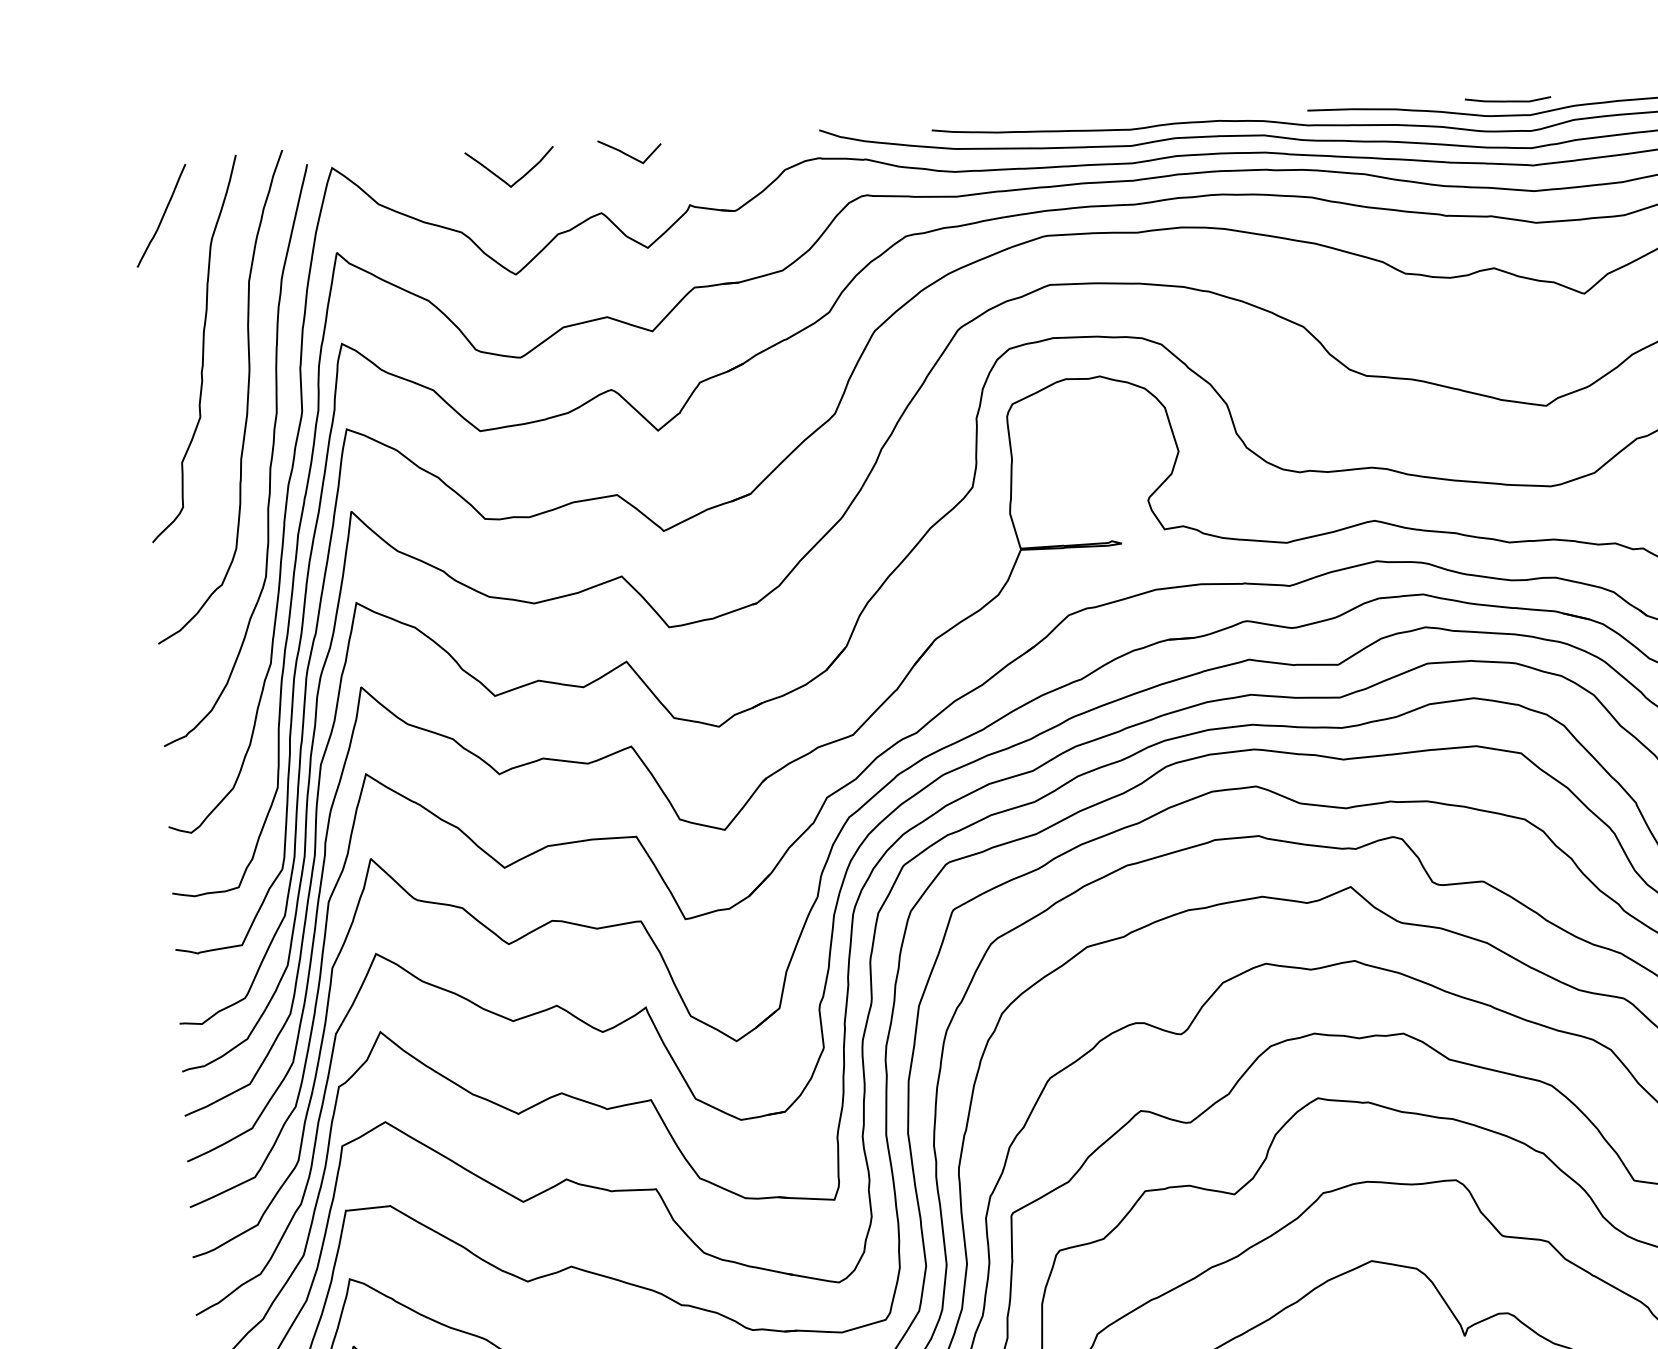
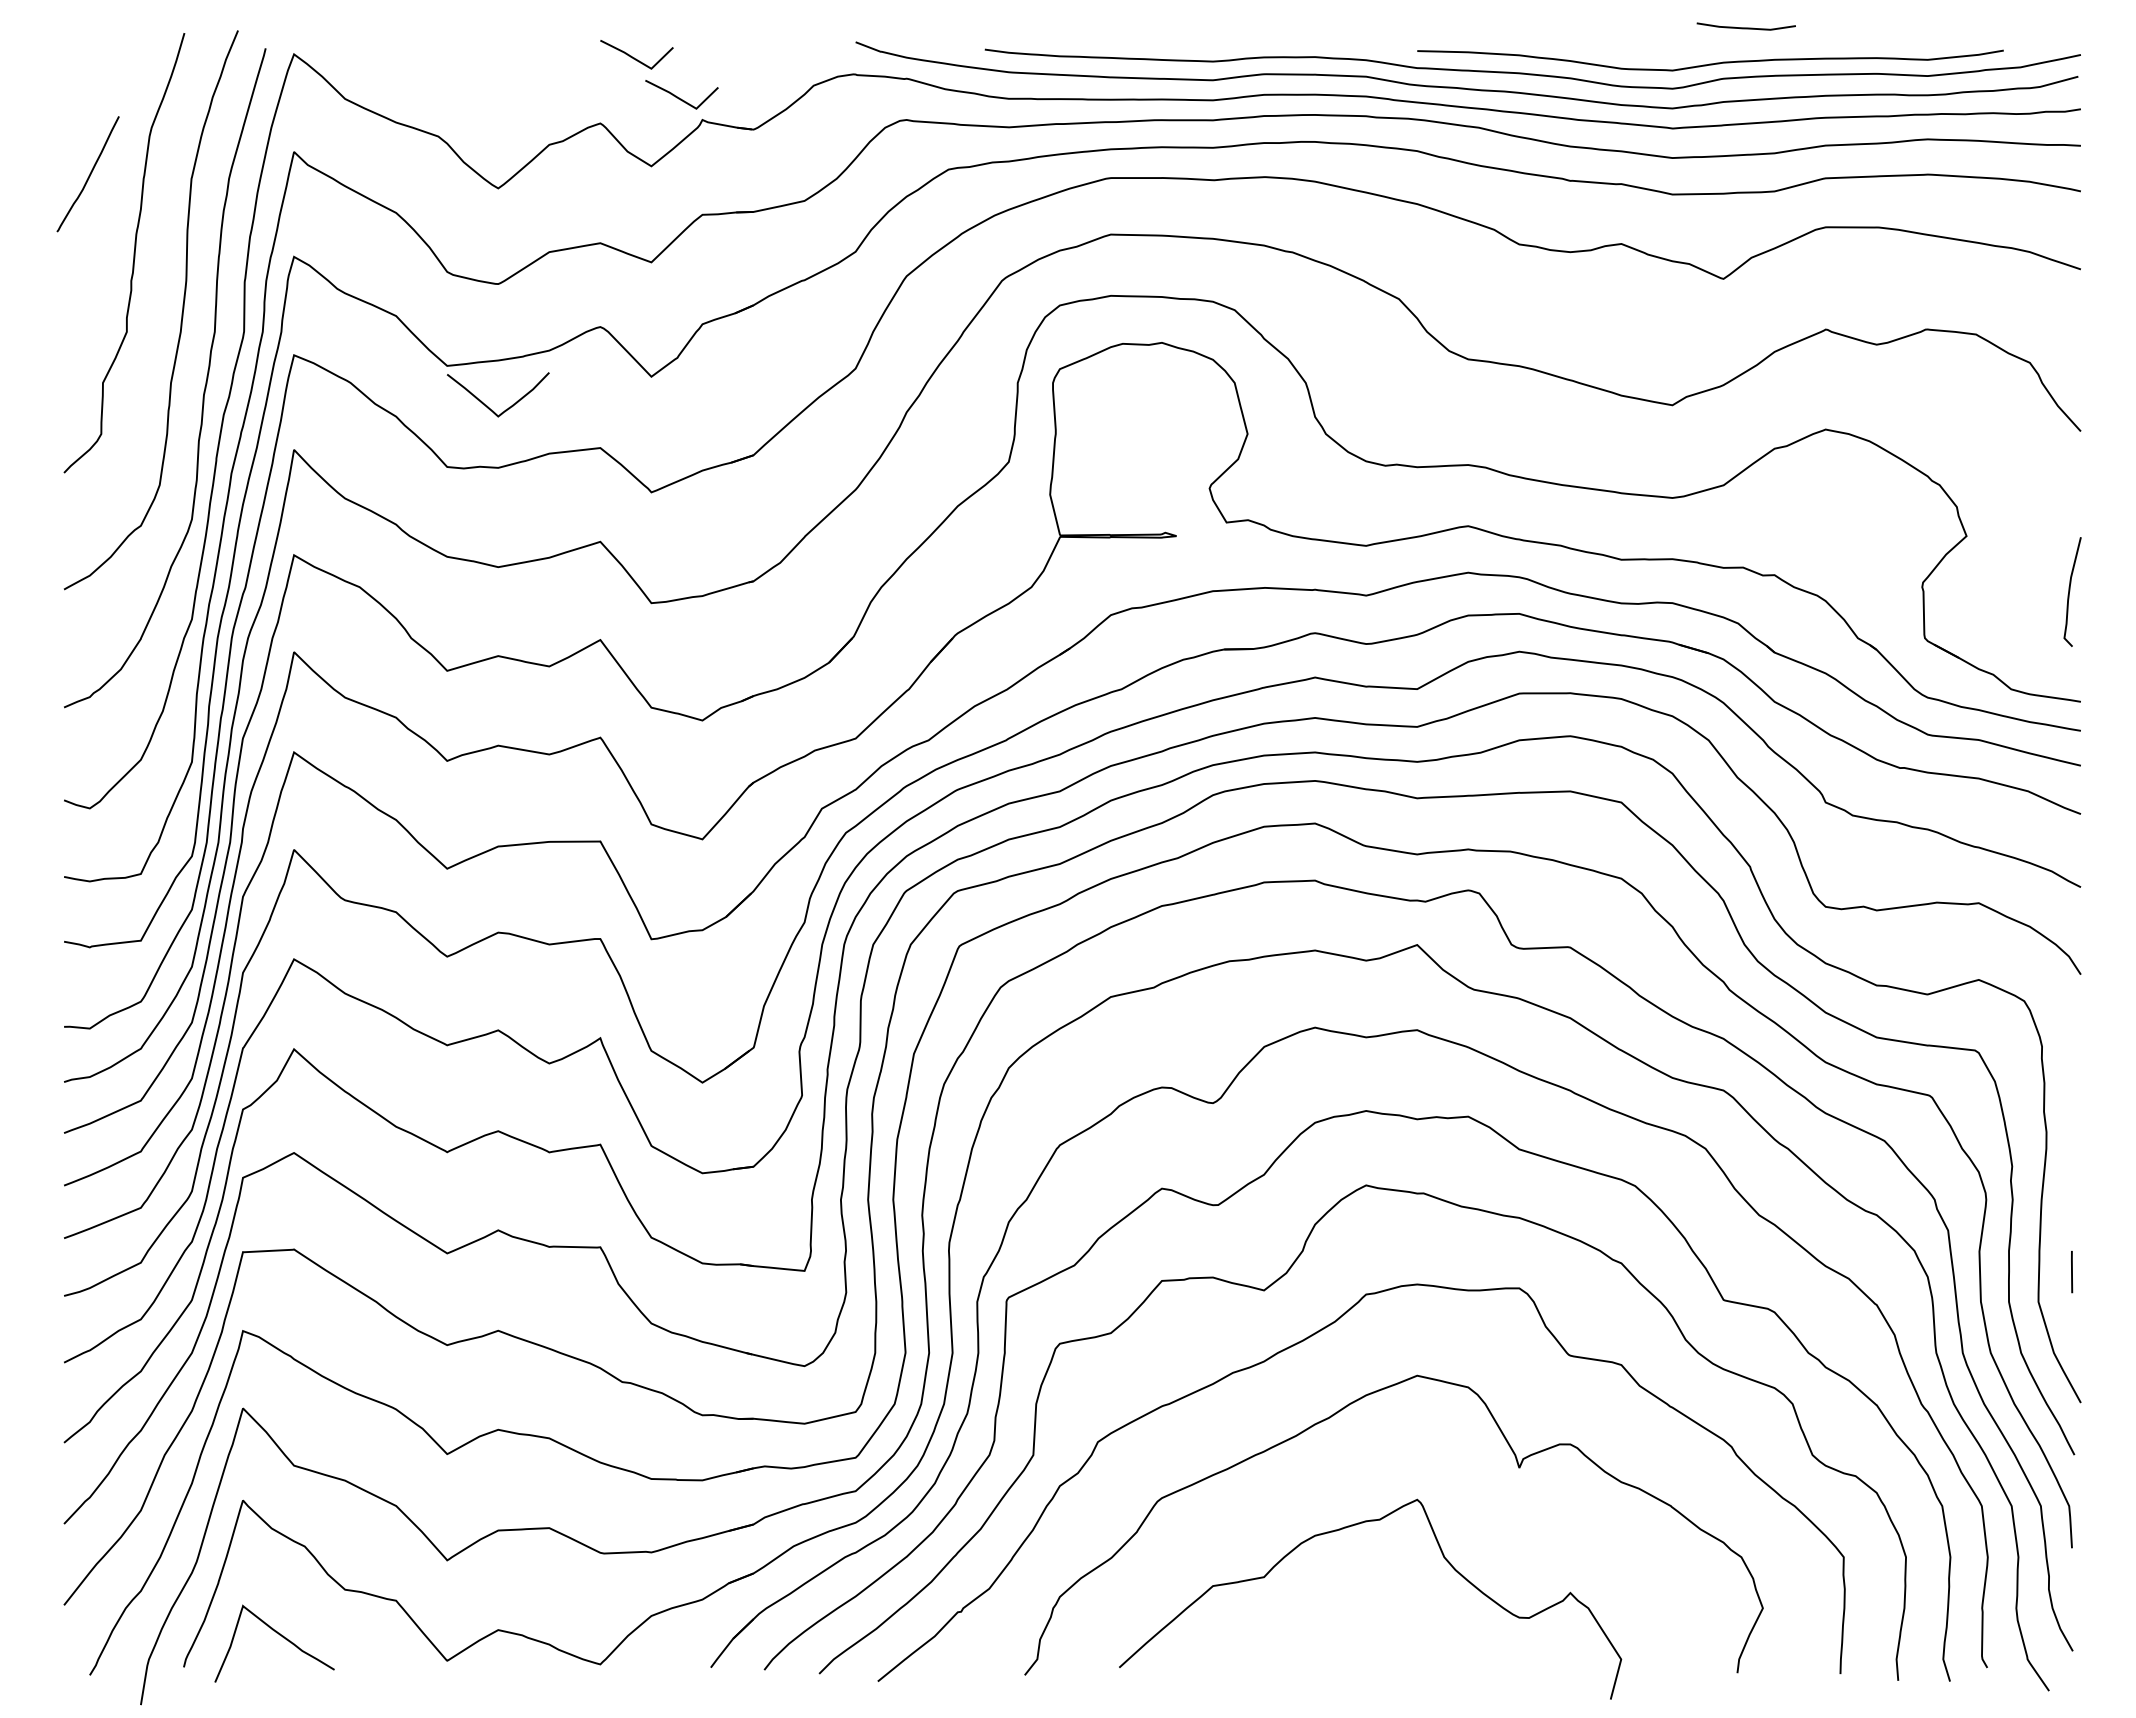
curve: (1507, 100) -> (1745, 27), moved
curve: (501, 177) -> (487, 405), moved
line: (668, 186) -> (679, 97), added
curve: (161, 216) -> (88, 175), moved

